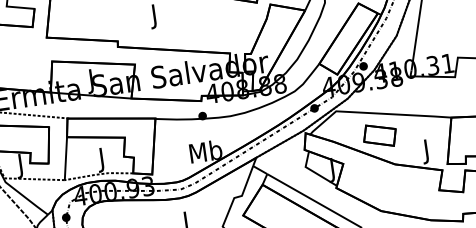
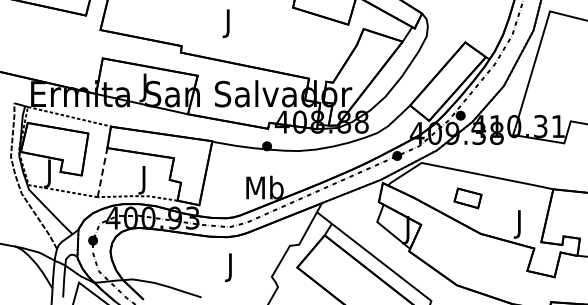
part: (379, 135) -> (467, 198), size x0.7
line: (65, 158) -> (102, 172), solid -> dashed

